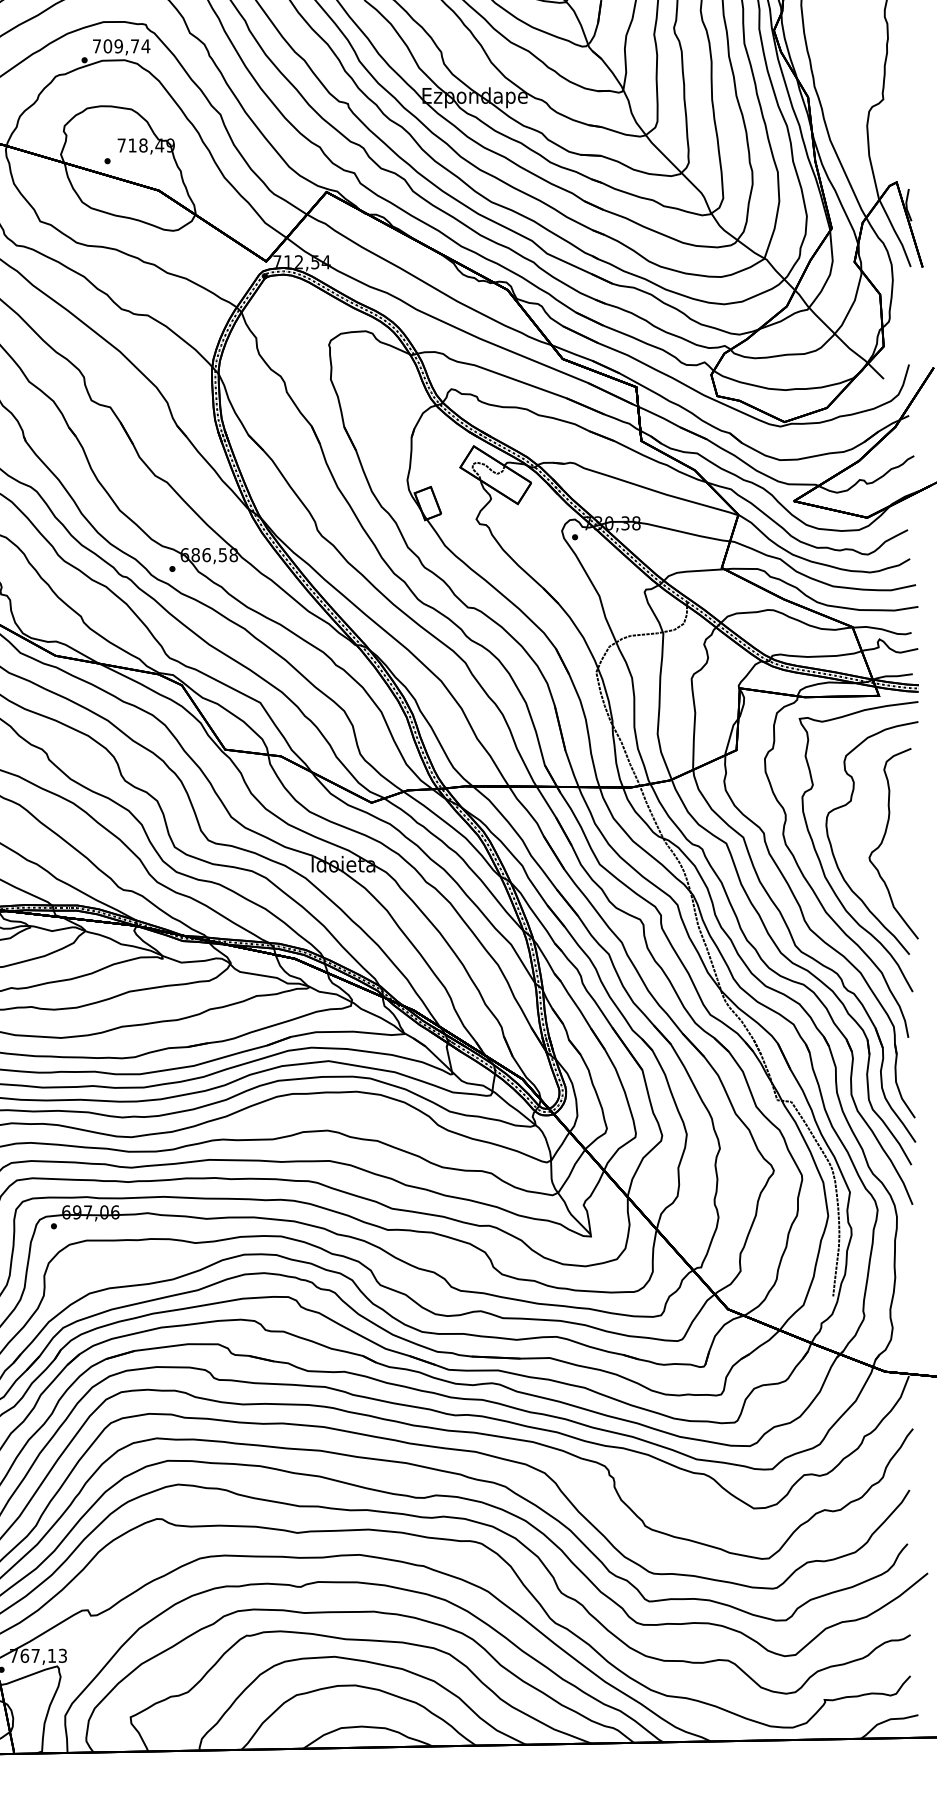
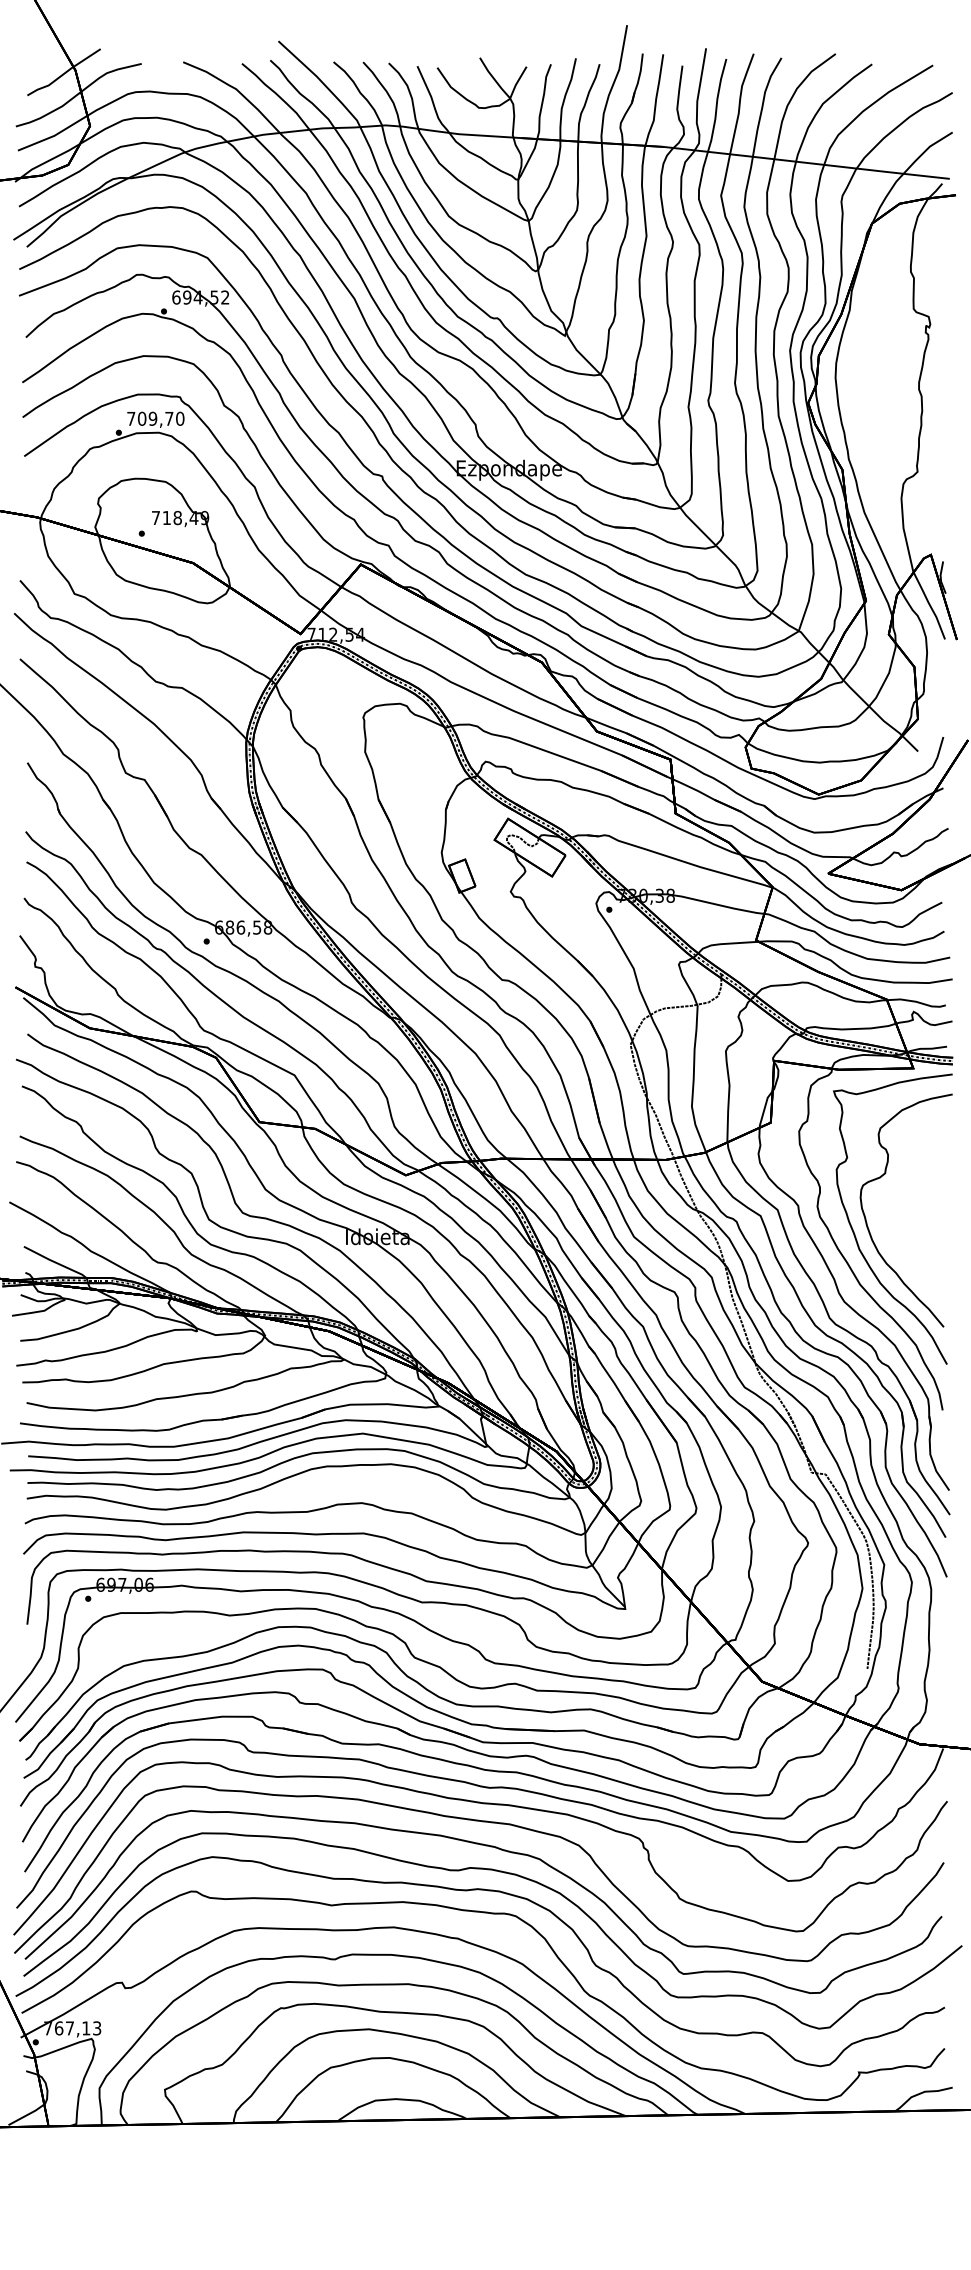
text: (145, 46) -> (179, 418), 709,74 -> 709,70
curve: (884, 839) -> (918, 1211), removed

